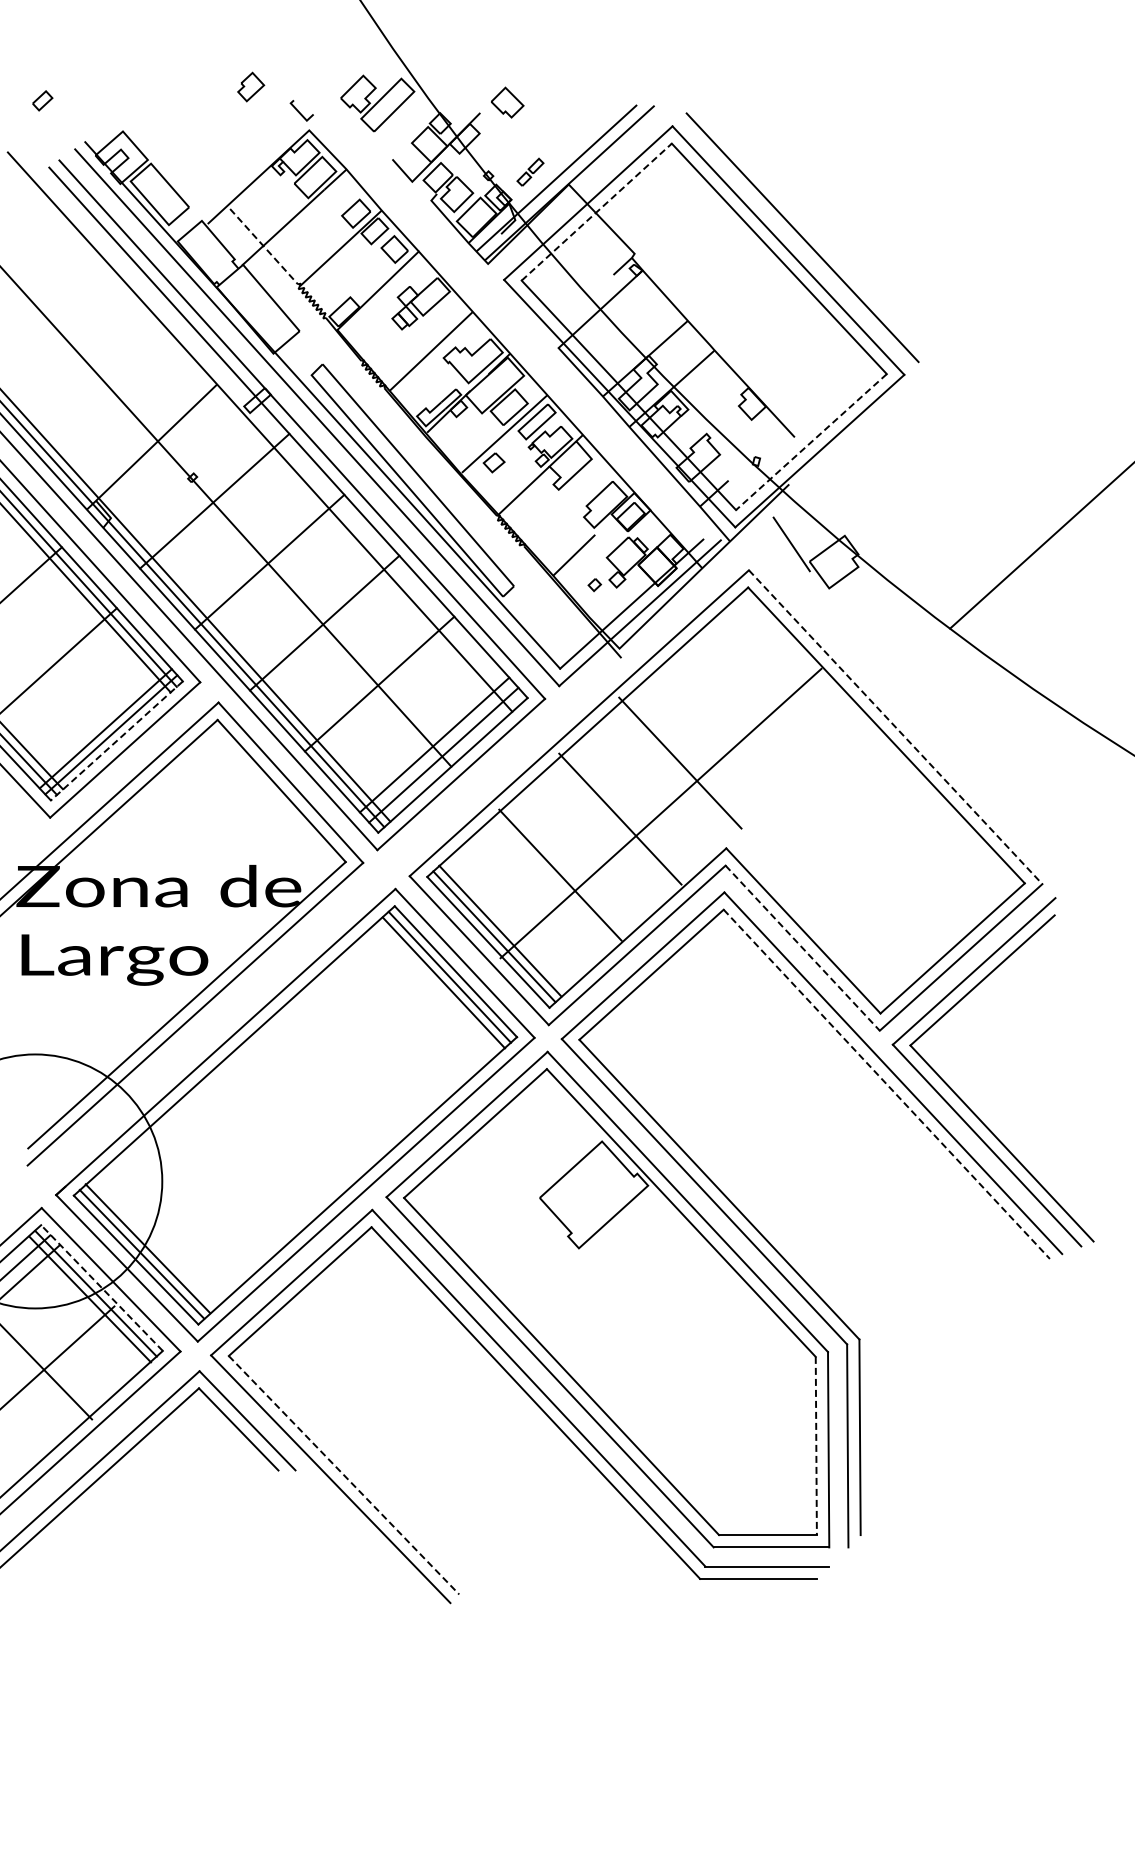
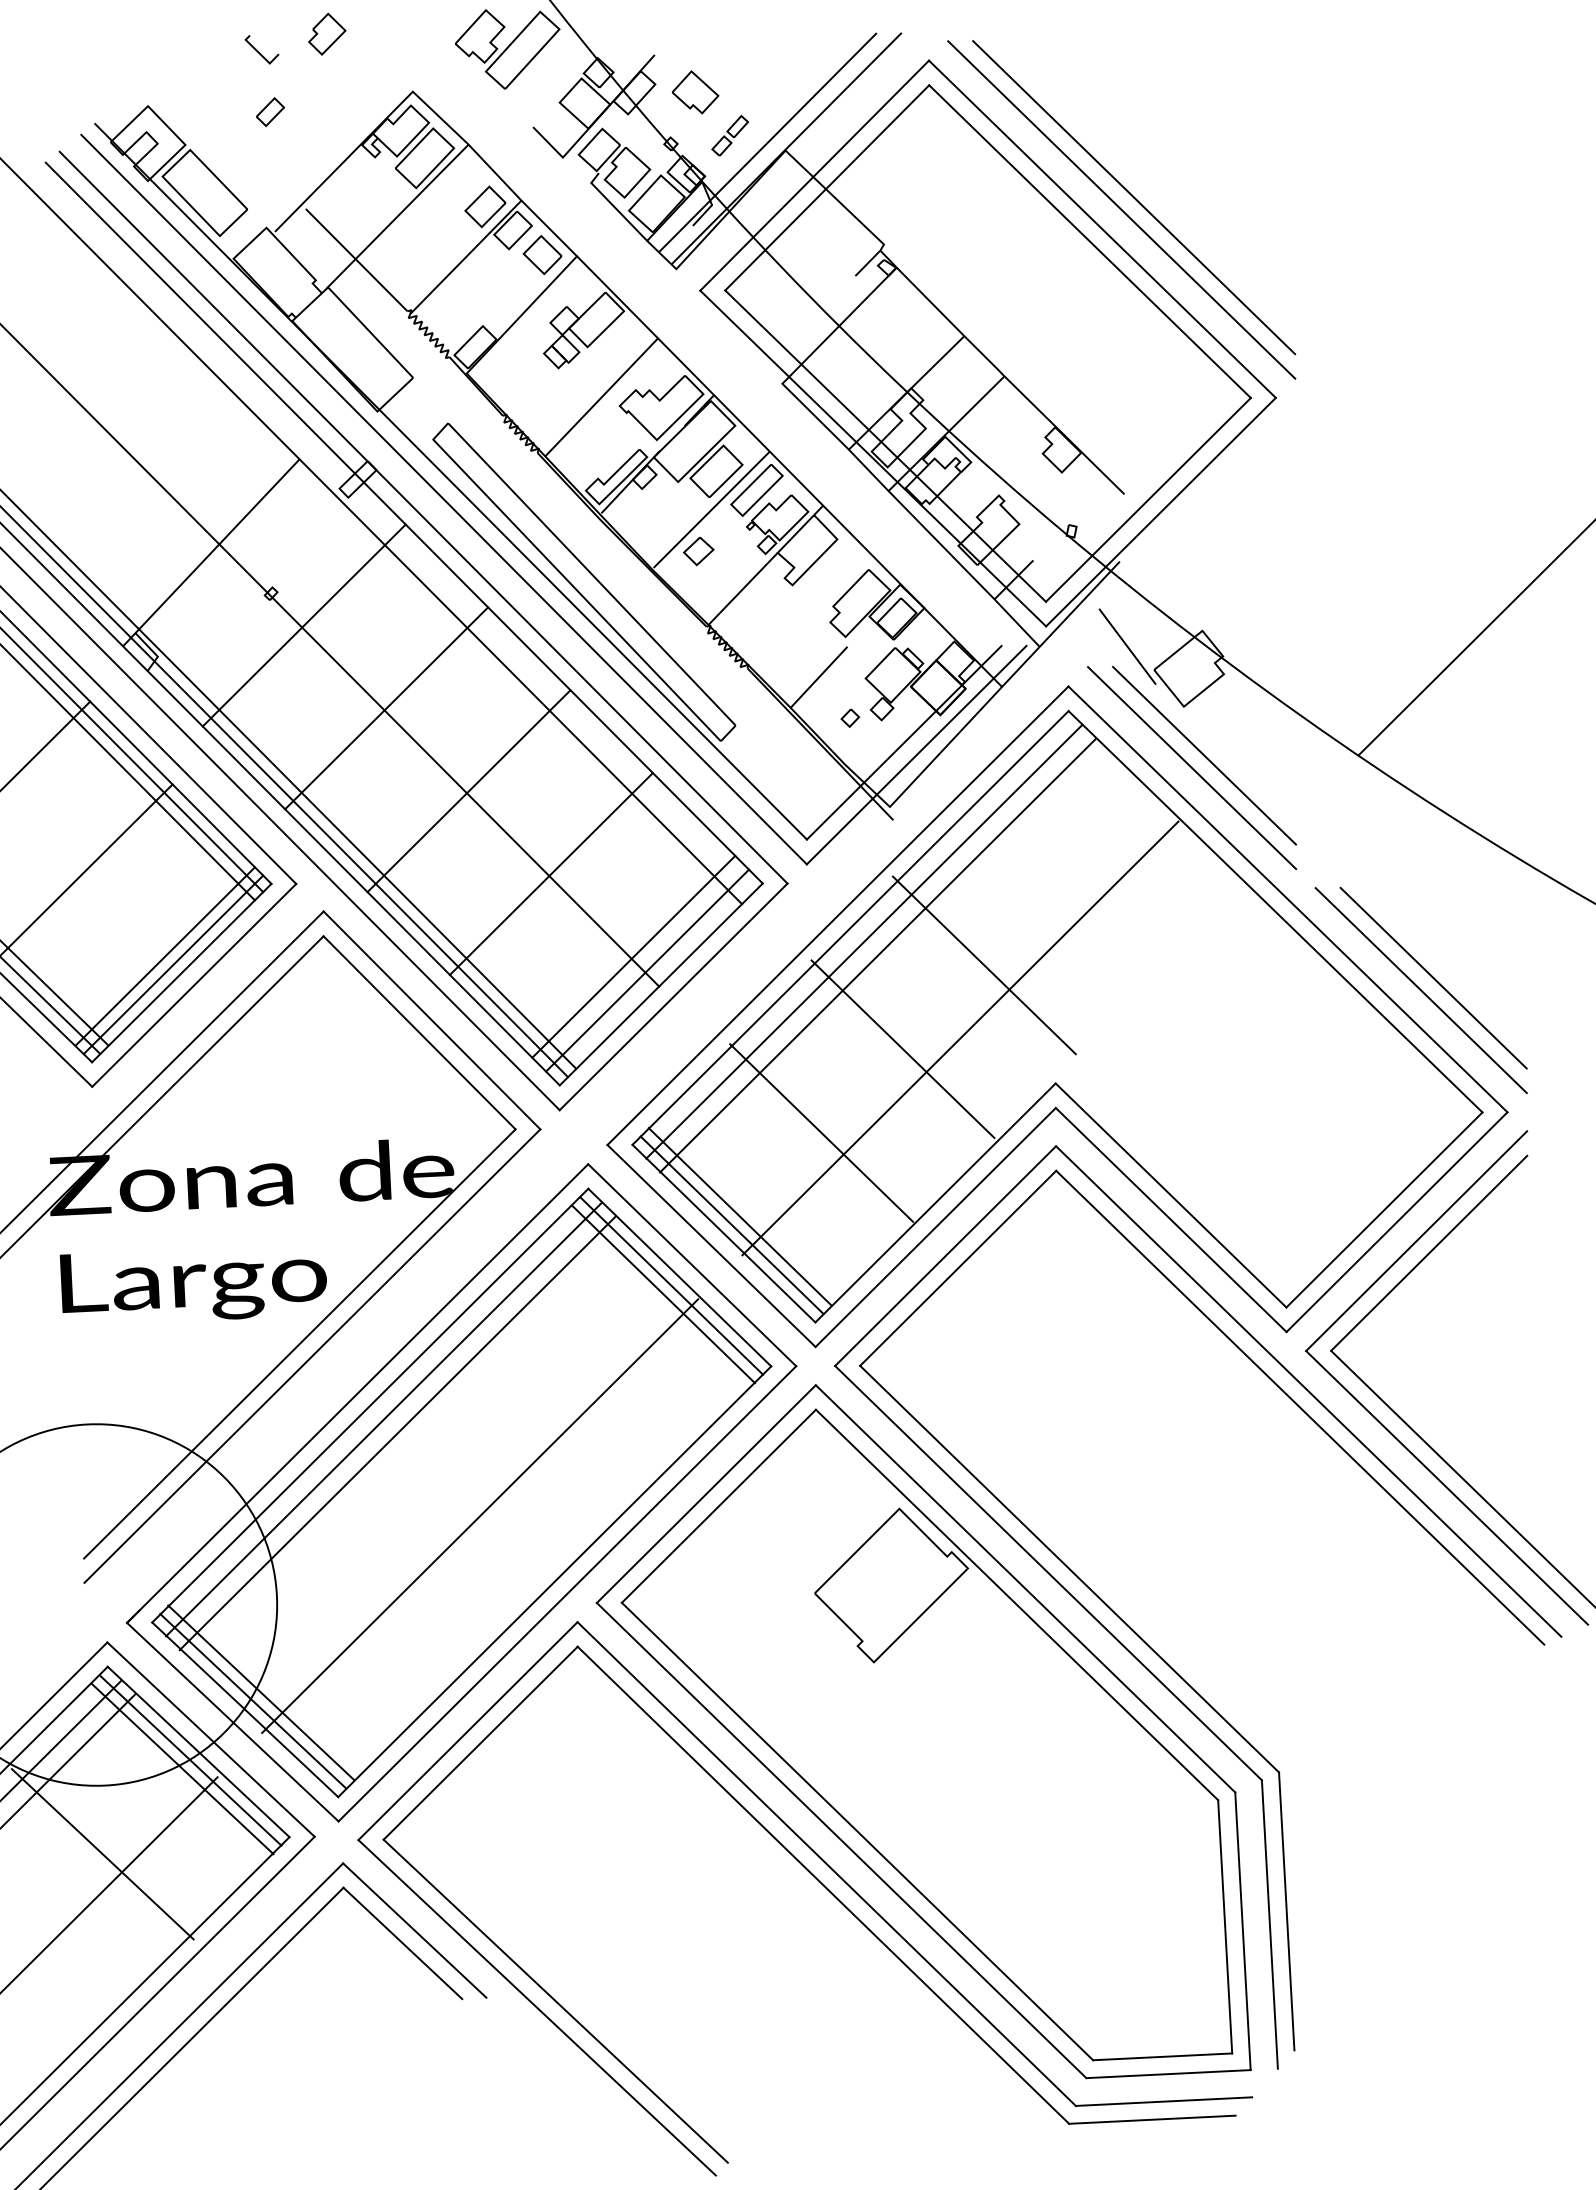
part: (42, 100) -> (270, 111), moved
part: (507, 102) -> (695, 92), moved
line: (299, 111) -> (258, 50), moved
line: (596, 212) -> (826, 188), dashed -> solid
line: (811, 229) -> (1133, 197), added
line: (264, 246) -> (357, 259), dashed -> solid
line: (811, 442) -> (1148, 500), dashed -> solid
line: (841, 623) -> (1203, 755), added
line: (832, 631) -> (1191, 767), added
line: (895, 727) -> (1287, 899), dashed -> solid
line: (116, 740) -> (181, 972), dashed -> solid
line: (596, 742) -> (863, 941), added
line: (605, 752) -> (877, 955), added
line: (995, 787) -> (1434, 978), added
line: (985, 795) -> (1420, 990), added
line: (802, 948) -> (1170, 1220), dashed -> solid
line: (243, 1060) -> (383, 1418), added
line: (252, 1070) -> (397, 1432), added
line: (886, 1084) -> (1299, 1407), dashed -> solid
line: (307, 1131) -> (479, 1515), added
line: (102, 1288) -> (199, 1752), dashed -> solid
line: (816, 1446) -> (1225, 1927), dashed -> solid
line: (344, 1475) -> (556, 2001), dashed -> solid

